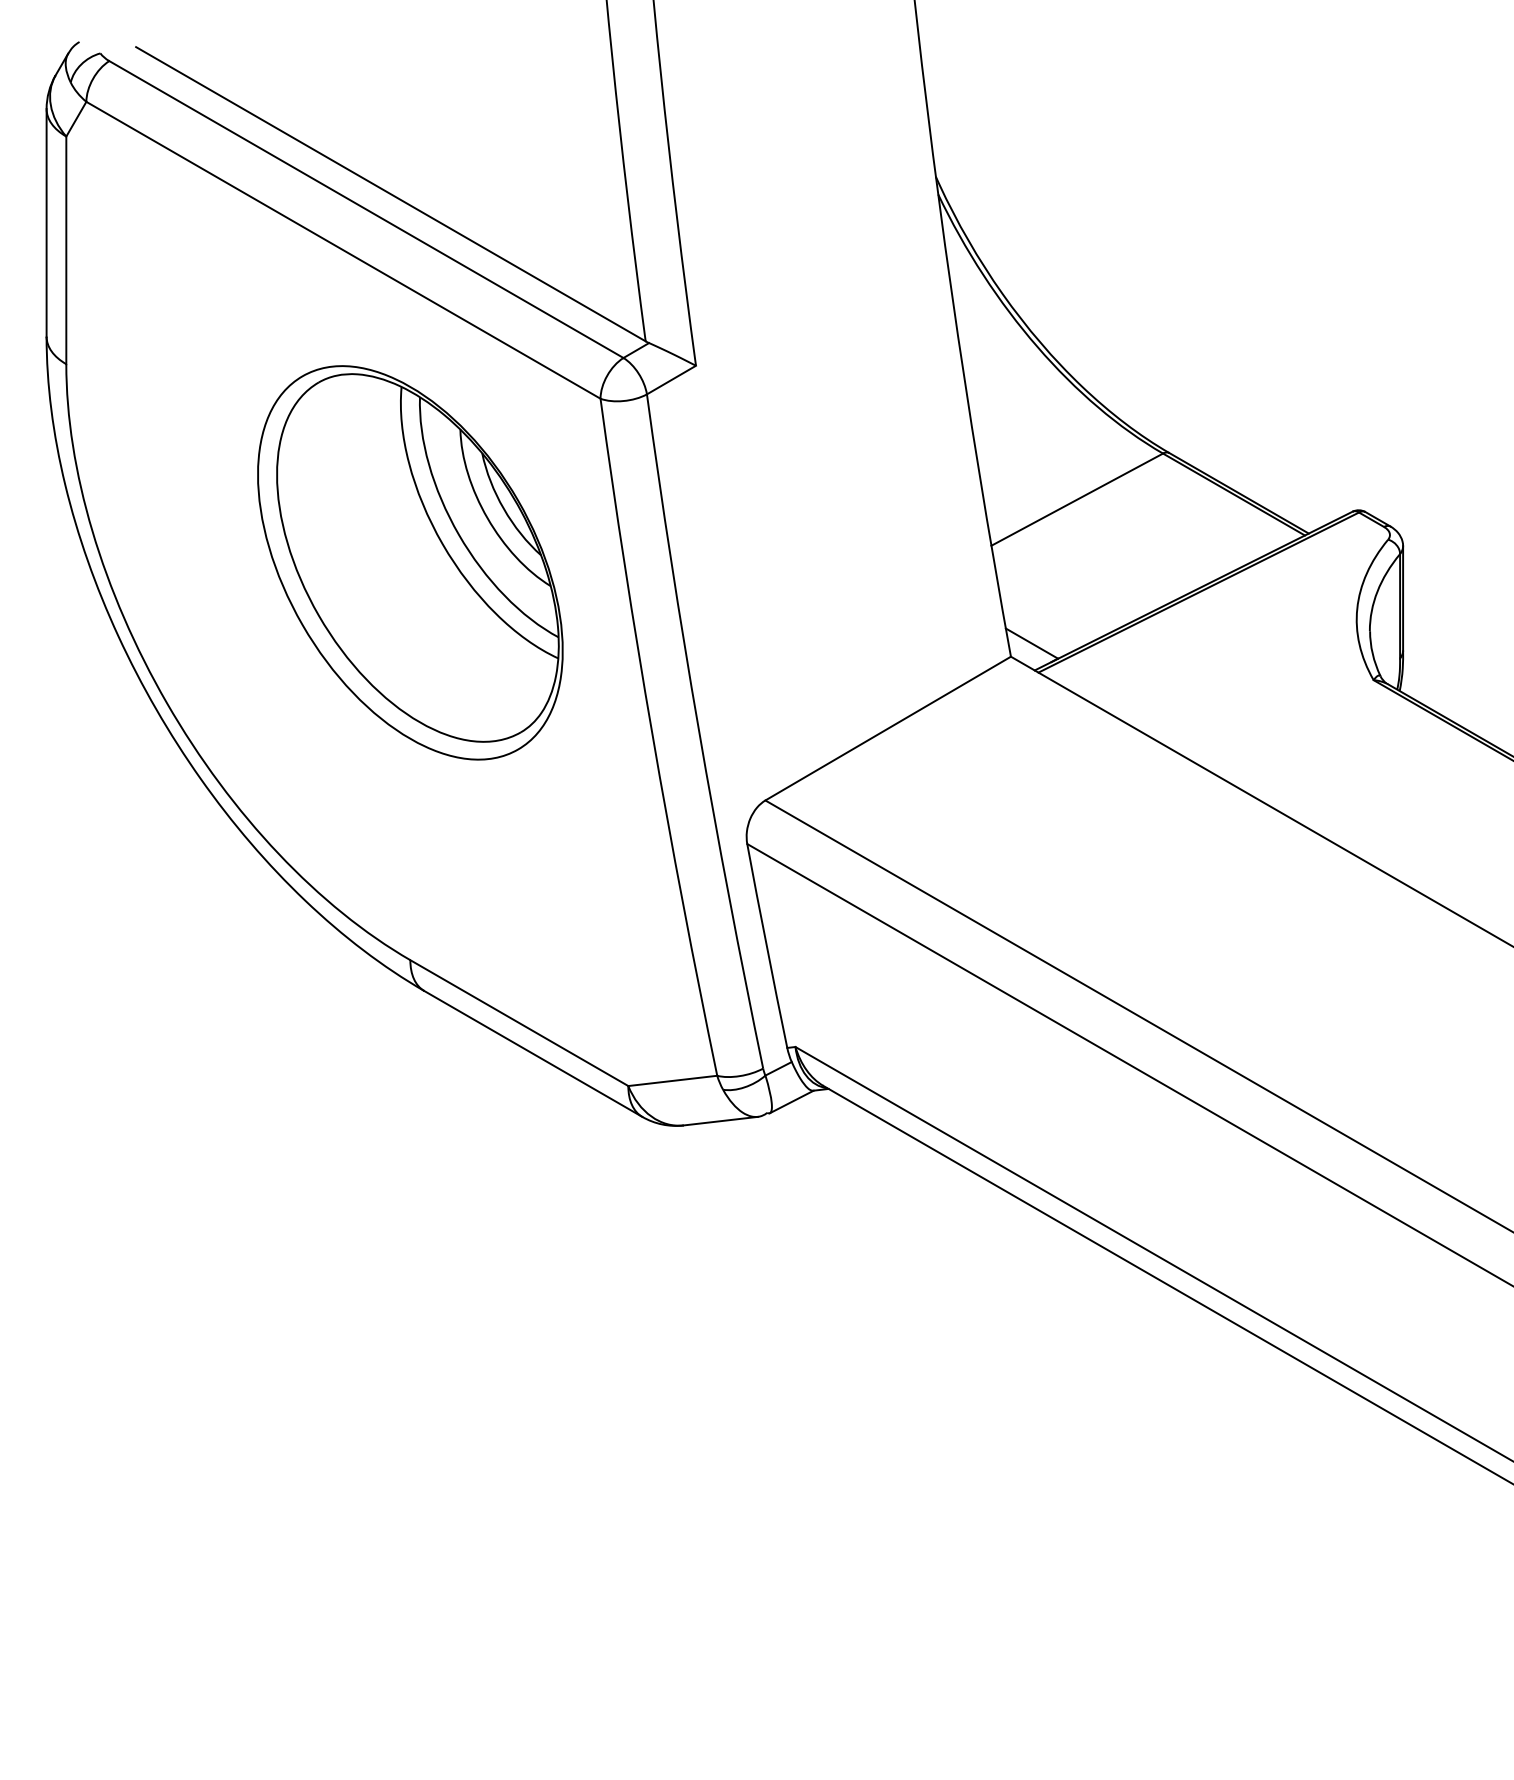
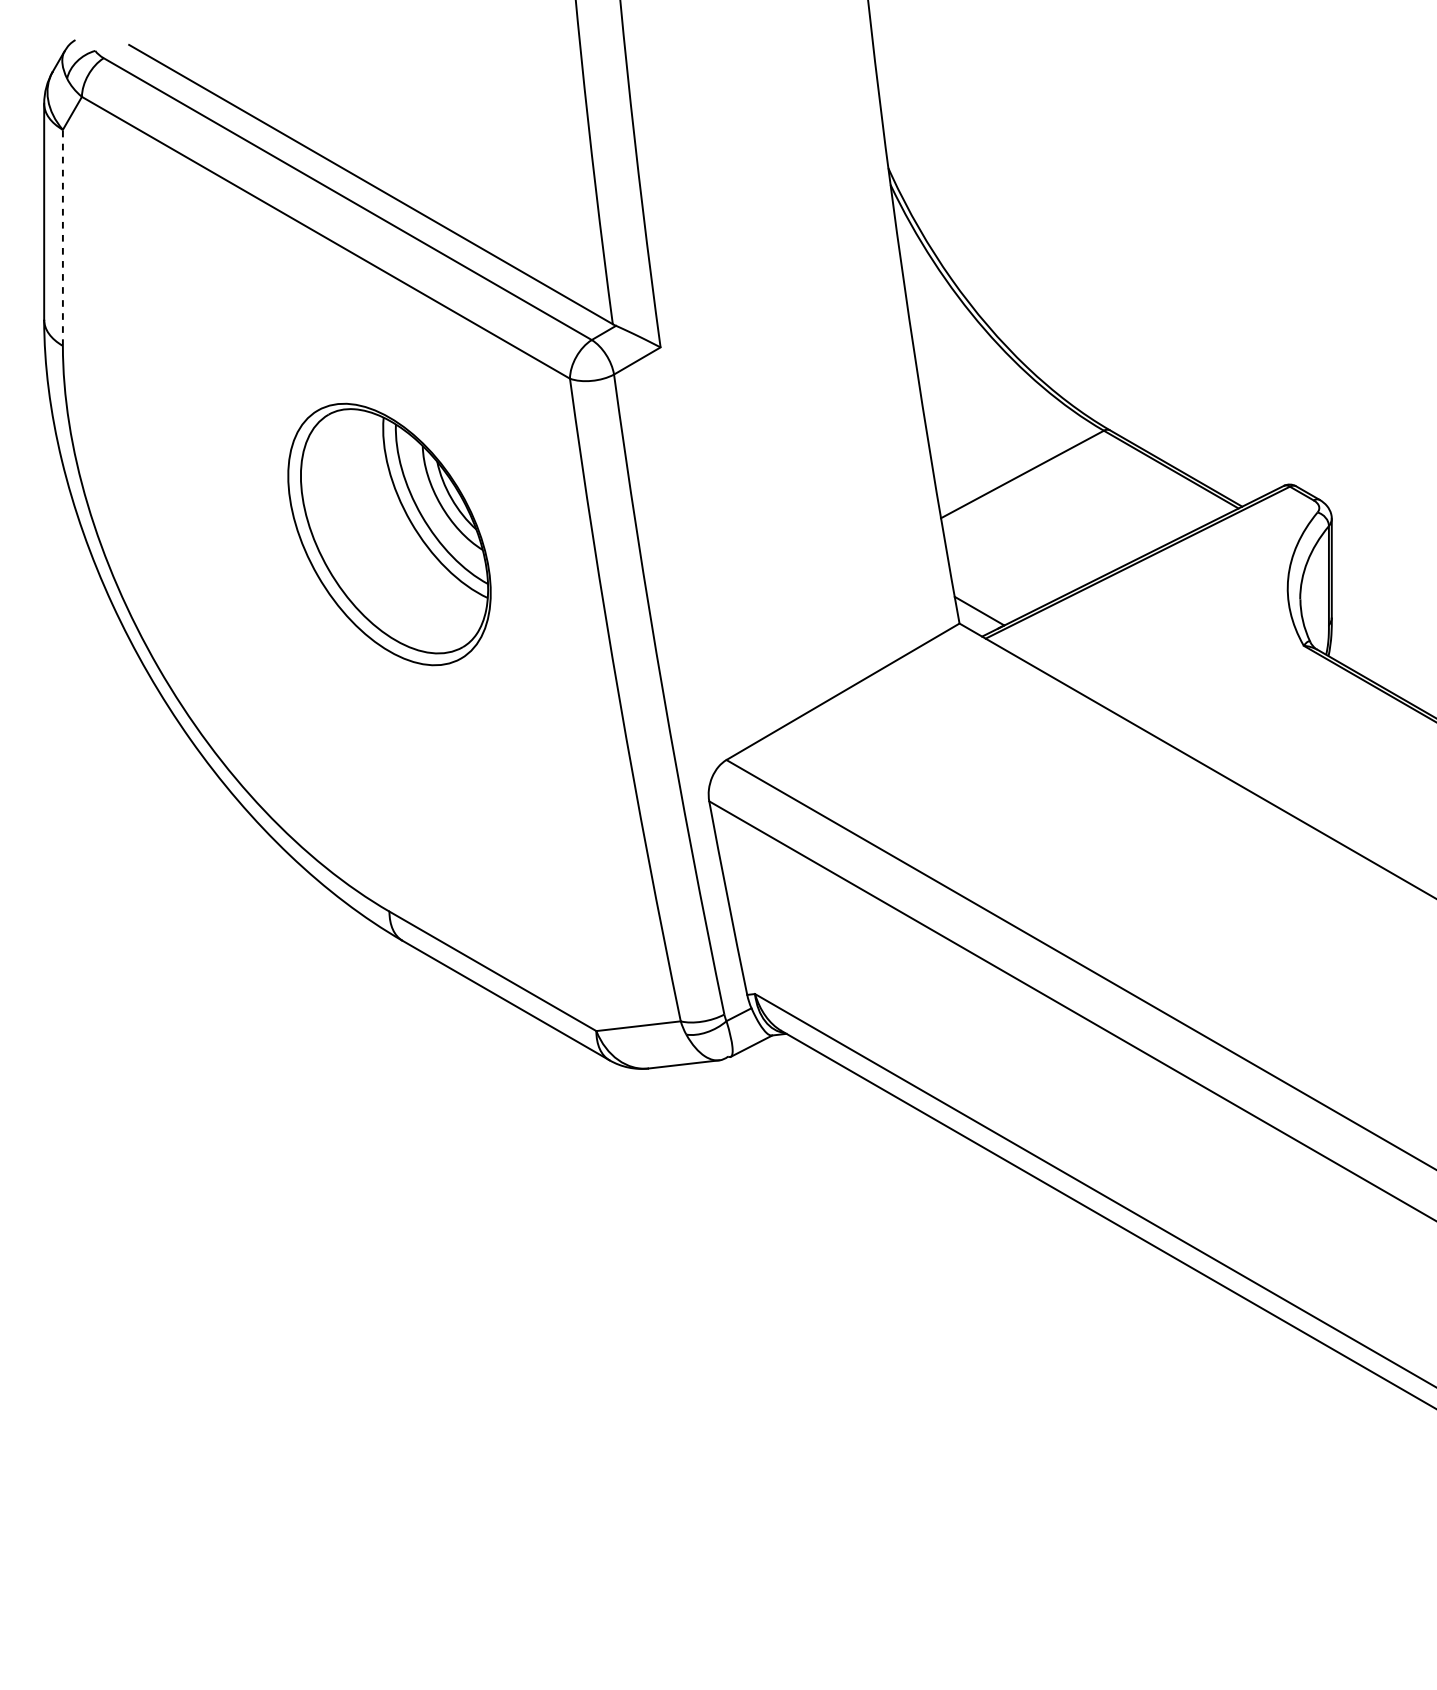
line: (66, 250) -> (63, 237), solid -> dashed
part: (410, 562) -> (389, 534), size x0.7

